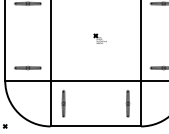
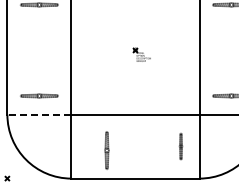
line: (27, 81) -> (38, 114), solid -> dashed
part: (63, 103) -> (106, 150), moved
part: (127, 103) -> (180, 146), size x0.7

